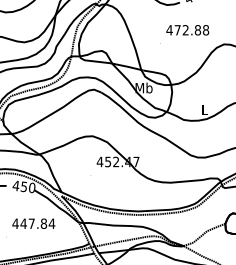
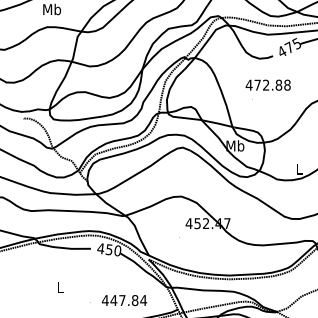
text: (187, 29) -> (267, 84), moved
text: (33, 223) -> (124, 300), moved

